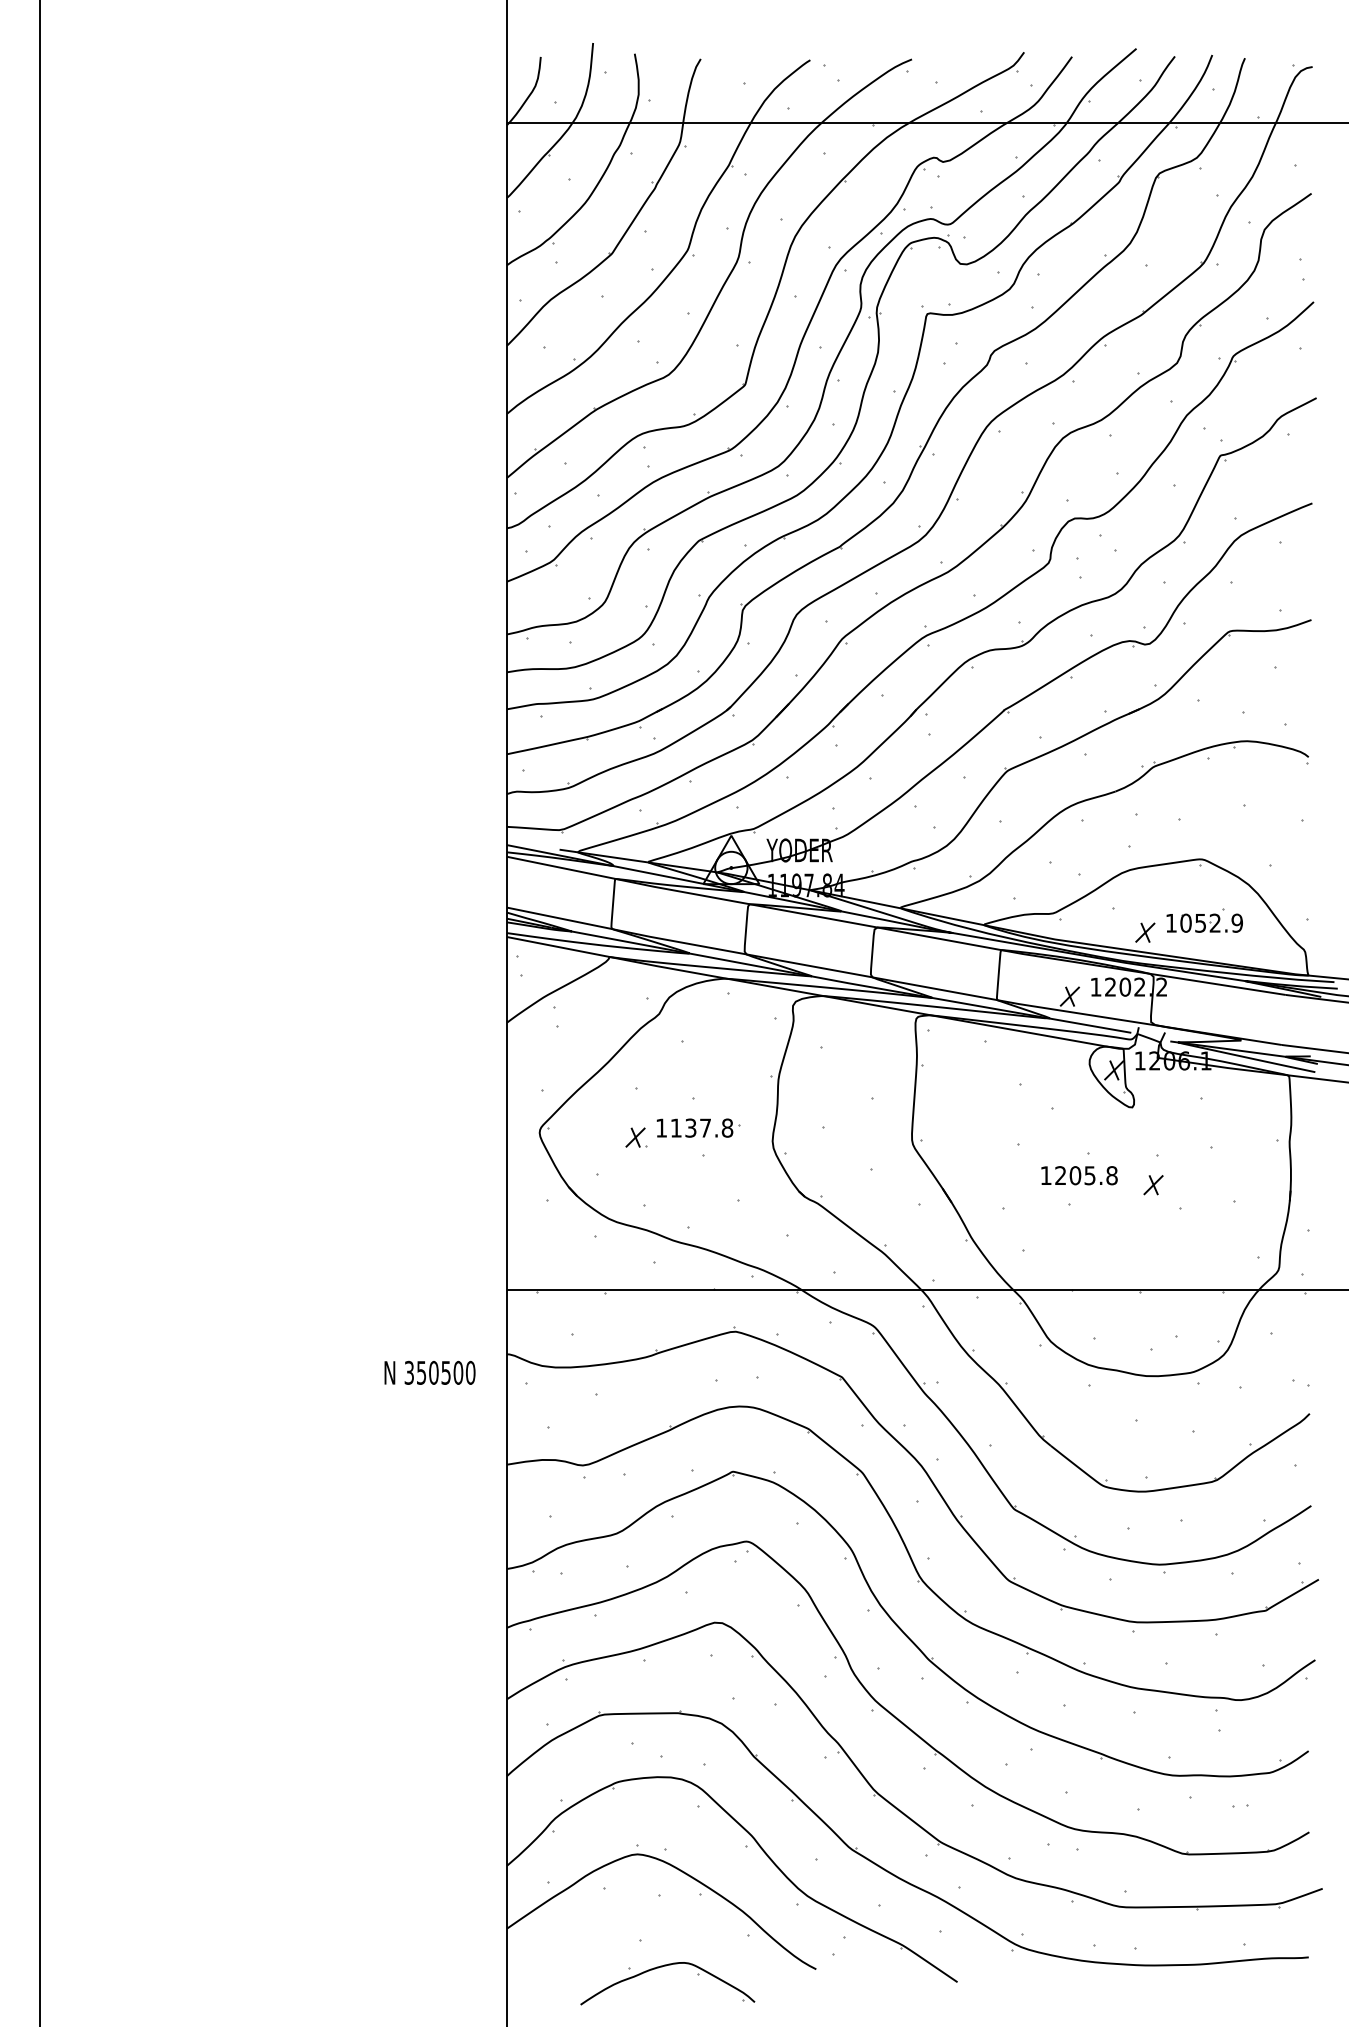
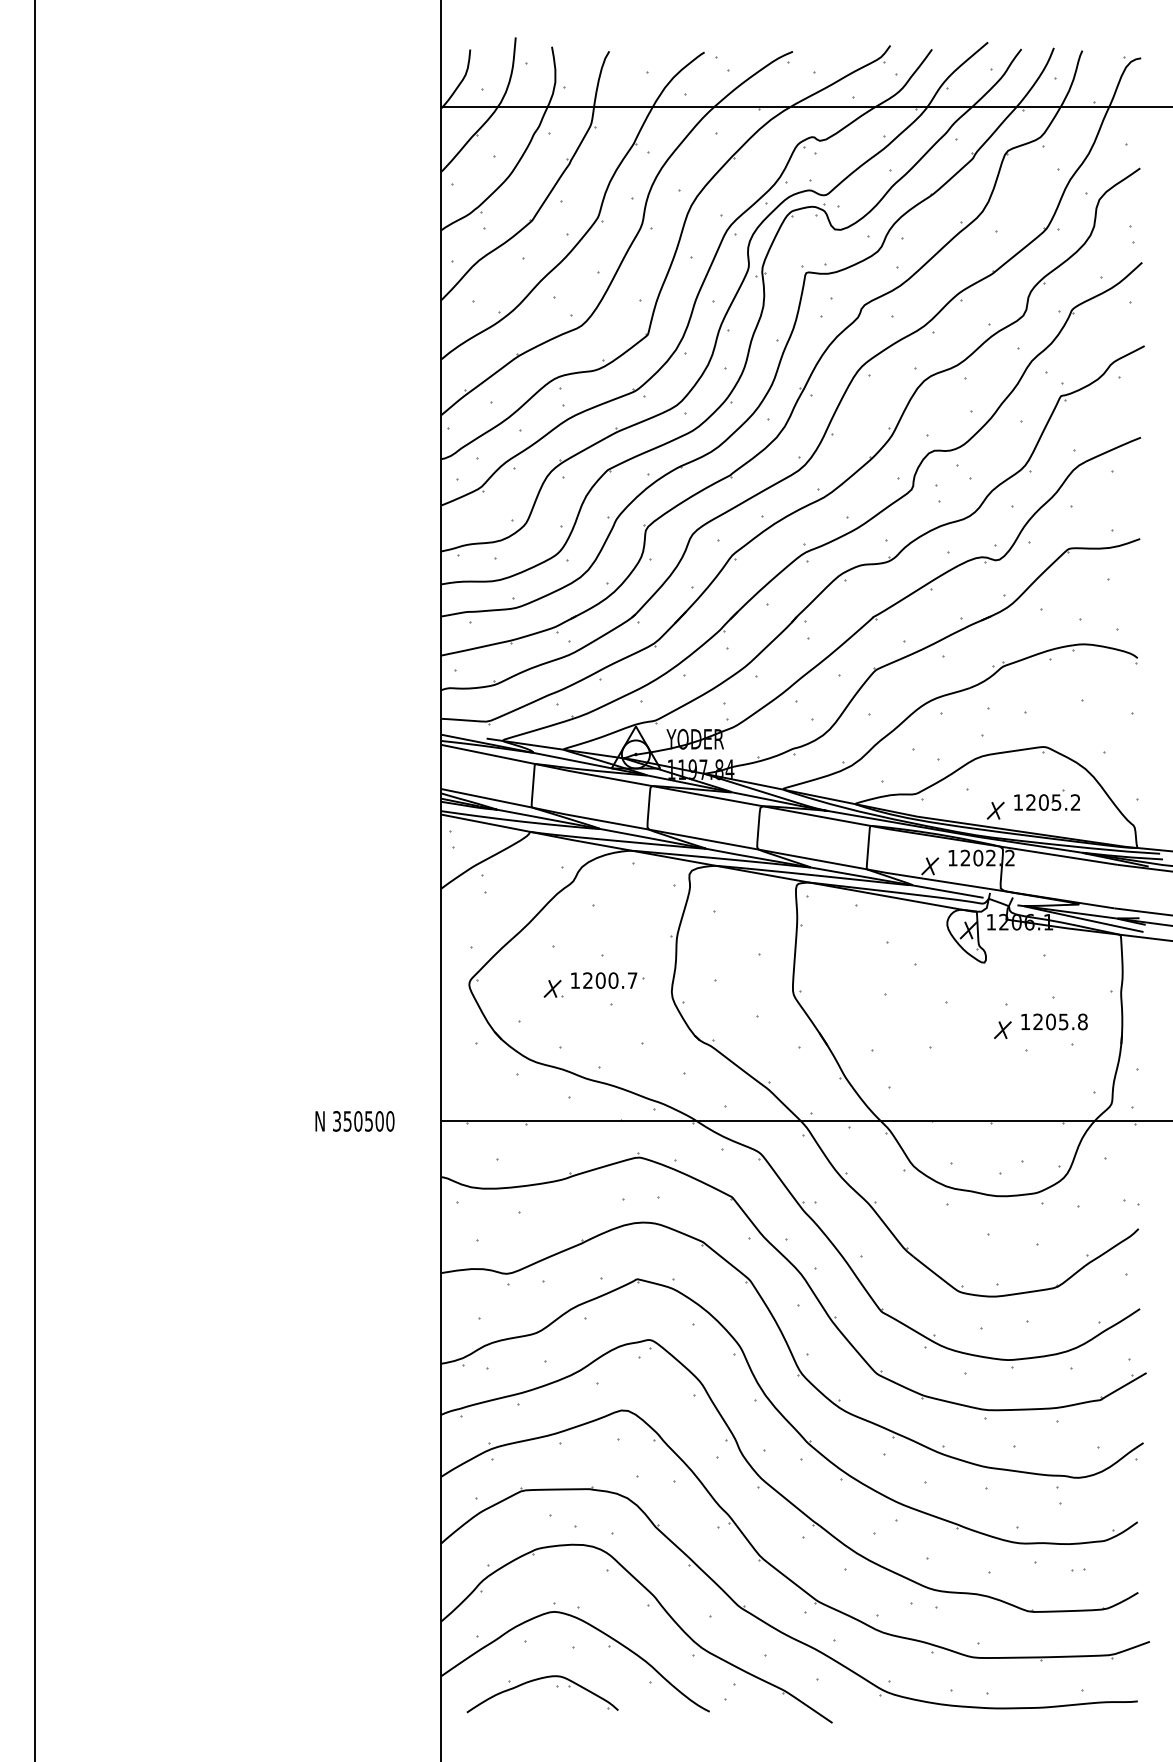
text: (1211, 923) -> (1053, 802), 1052.9 -> 1205.2
text: (702, 1127) -> (610, 980), 1137.8 -> 1200.7
text: (1079, 1175) -> (1054, 1021), moved
text: (429, 1373) -> (354, 1121), moved
part: (661, 1967) -> (537, 1680), moved

